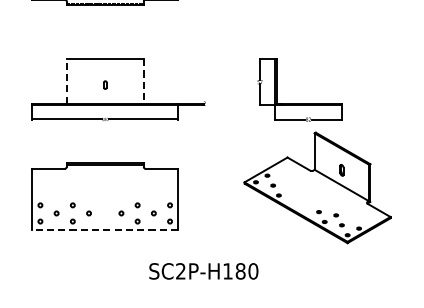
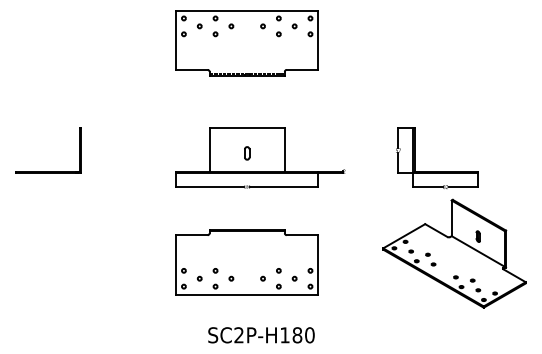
line: (66, 81) -> (209, 149), dashed -> solid
line: (143, 81) -> (284, 149), dashed -> solid
part: (105, 85) -> (247, 153), size x1.67
part: (292, 193) -> (430, 259), added
line: (104, 229) -> (246, 294), dashed -> solid
text: (203, 271) -> (261, 335), moved

